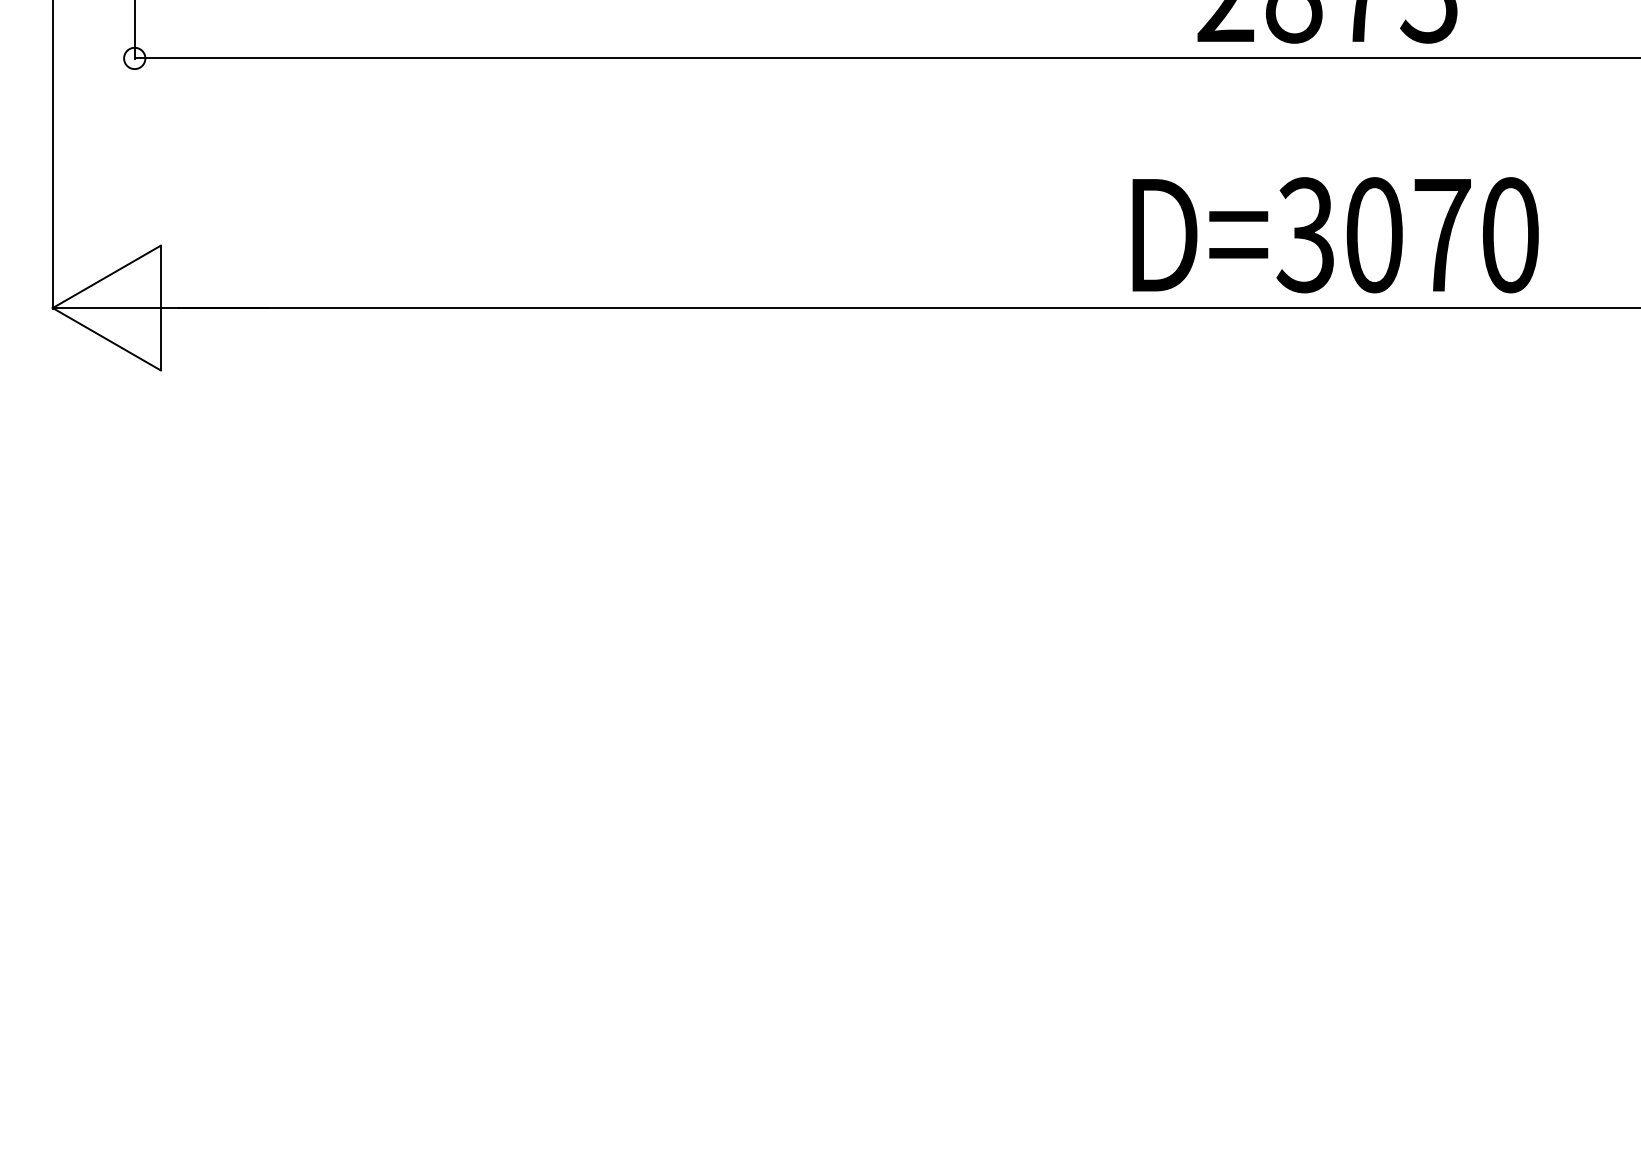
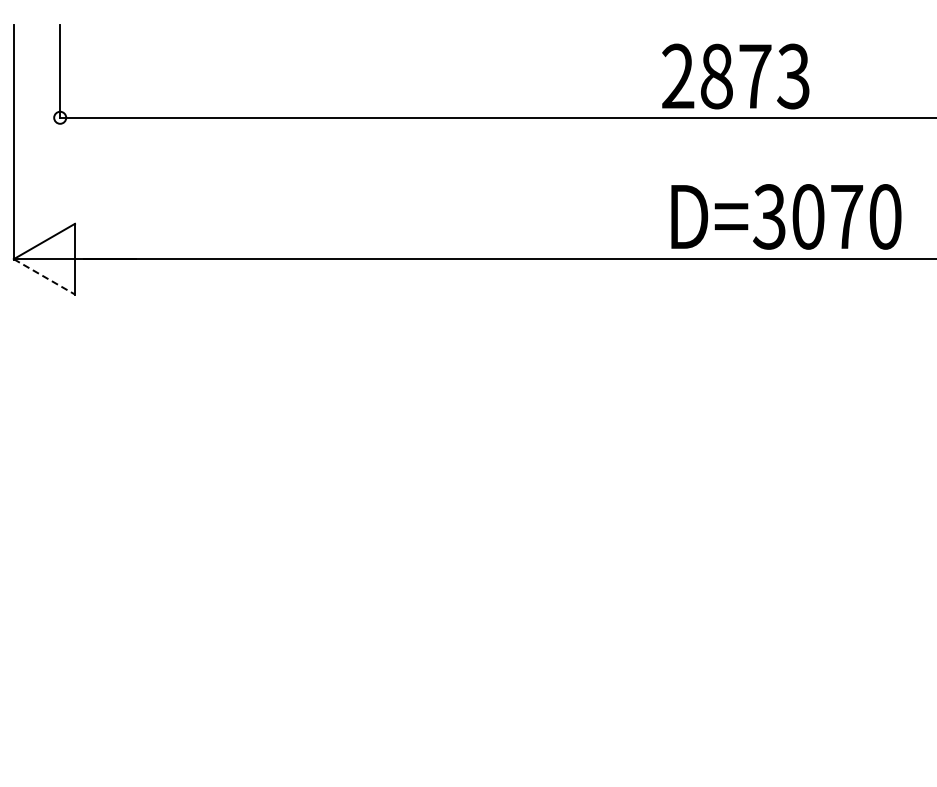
text: (1335, 234) -> (786, 216), moved
line: (107, 340) -> (44, 277), solid -> dashed

